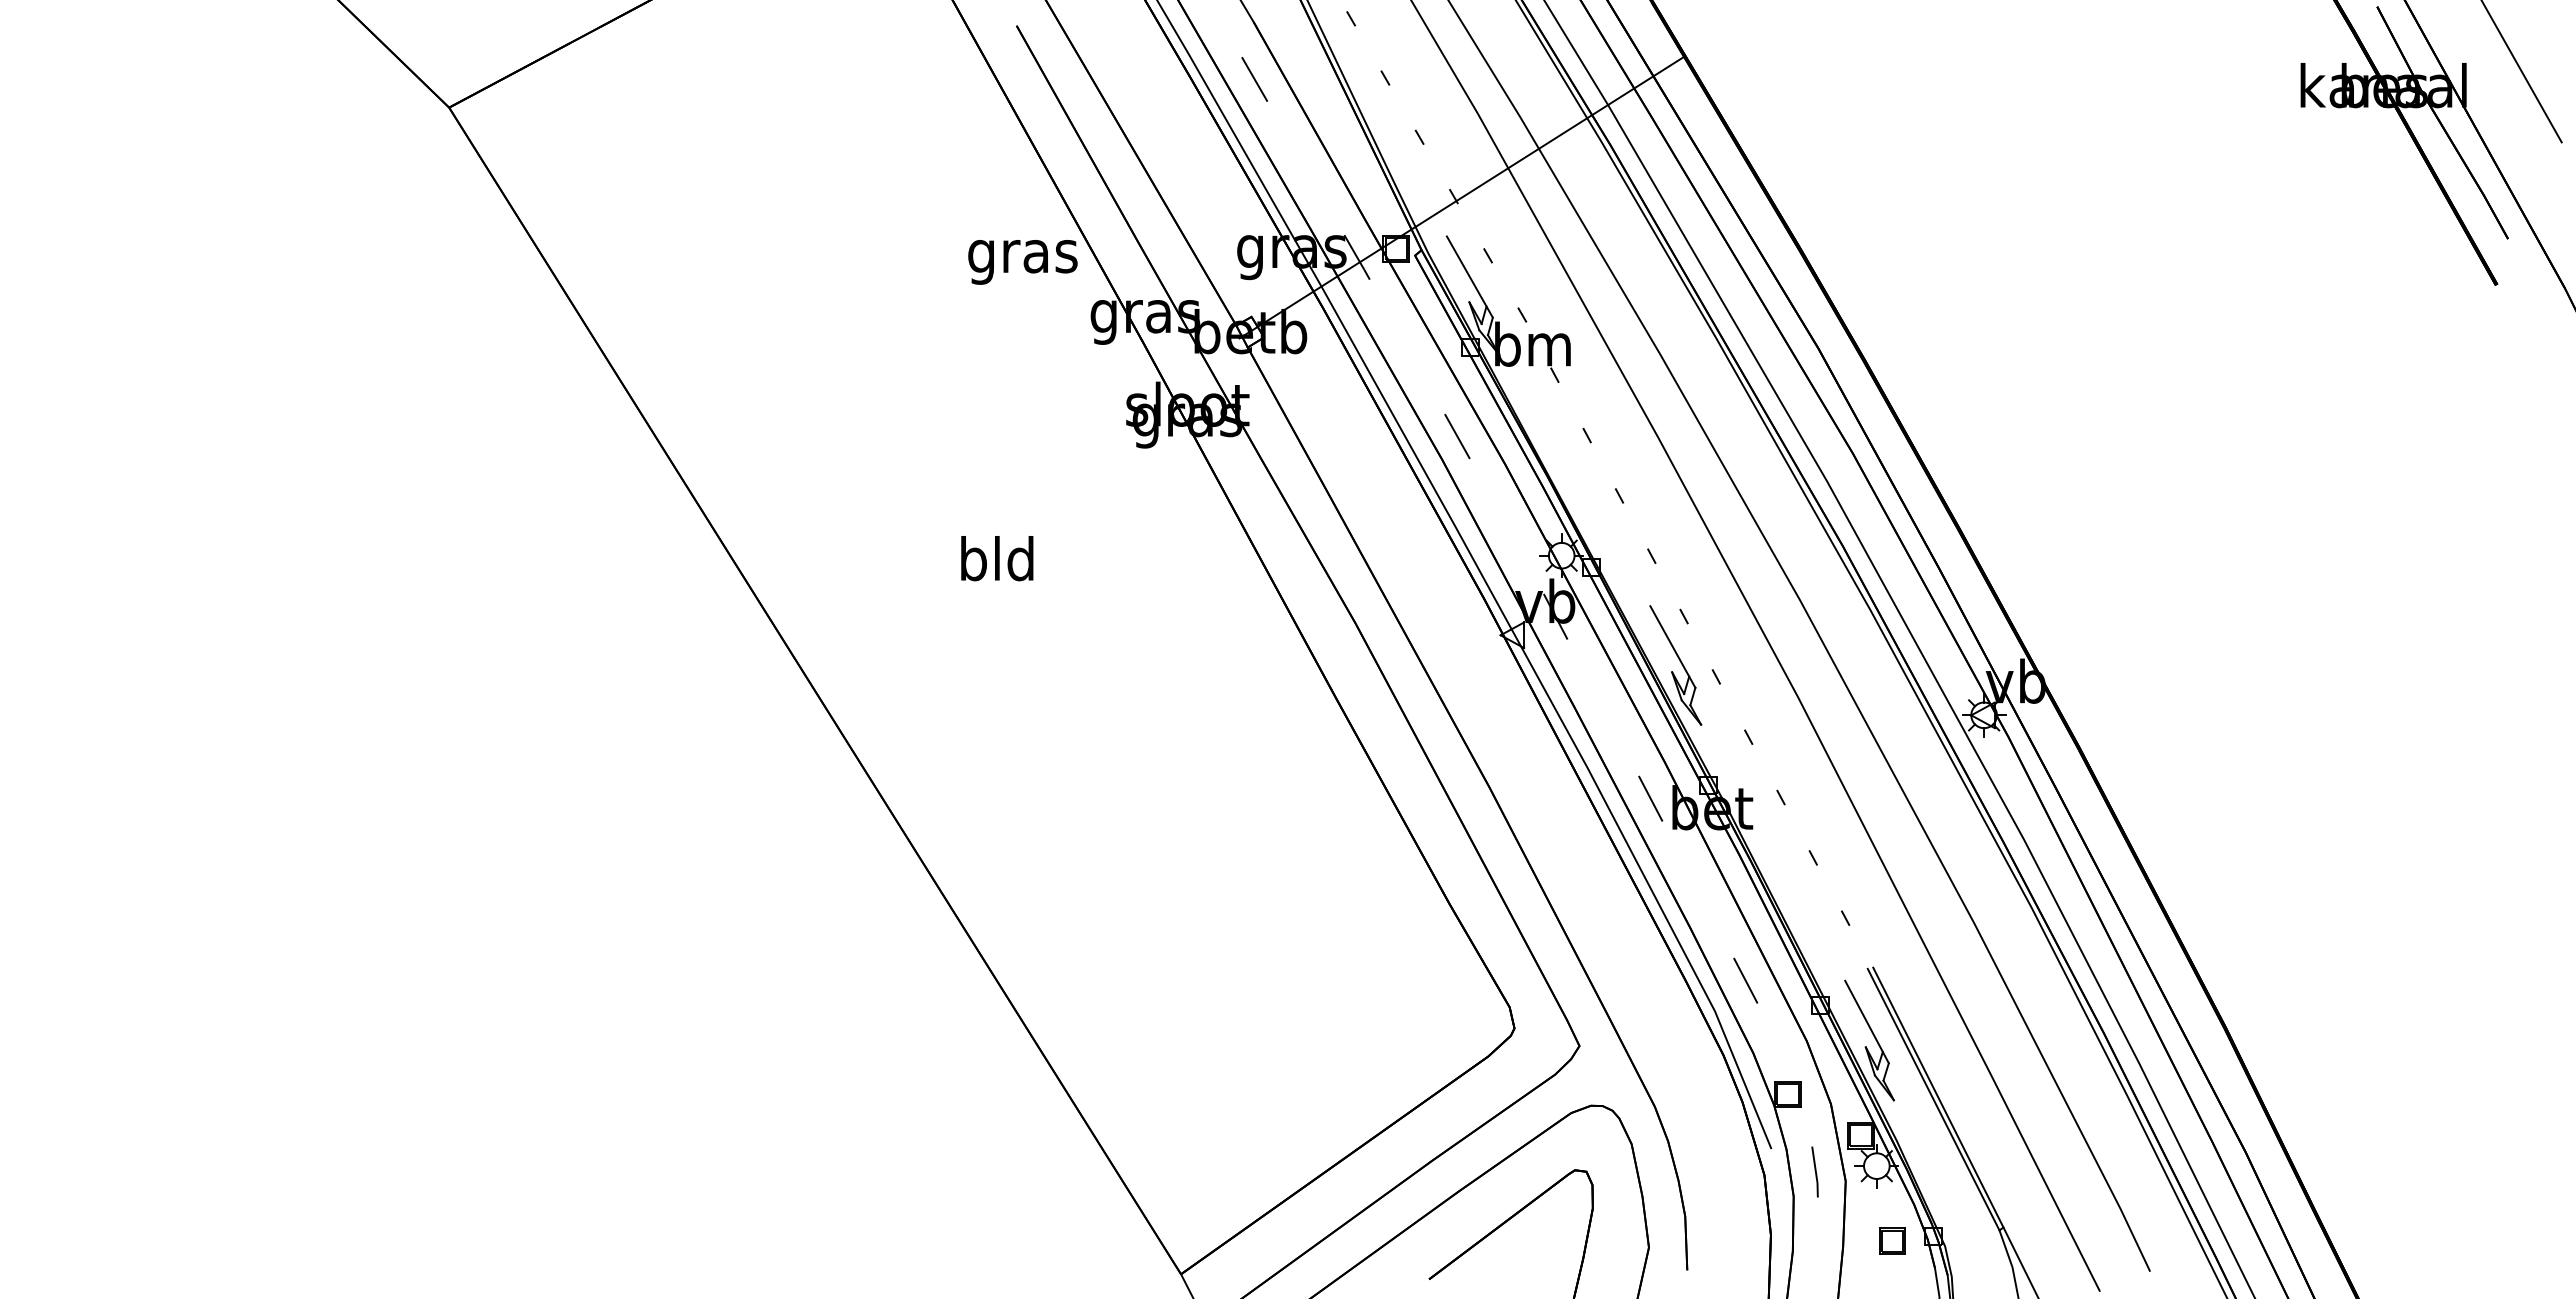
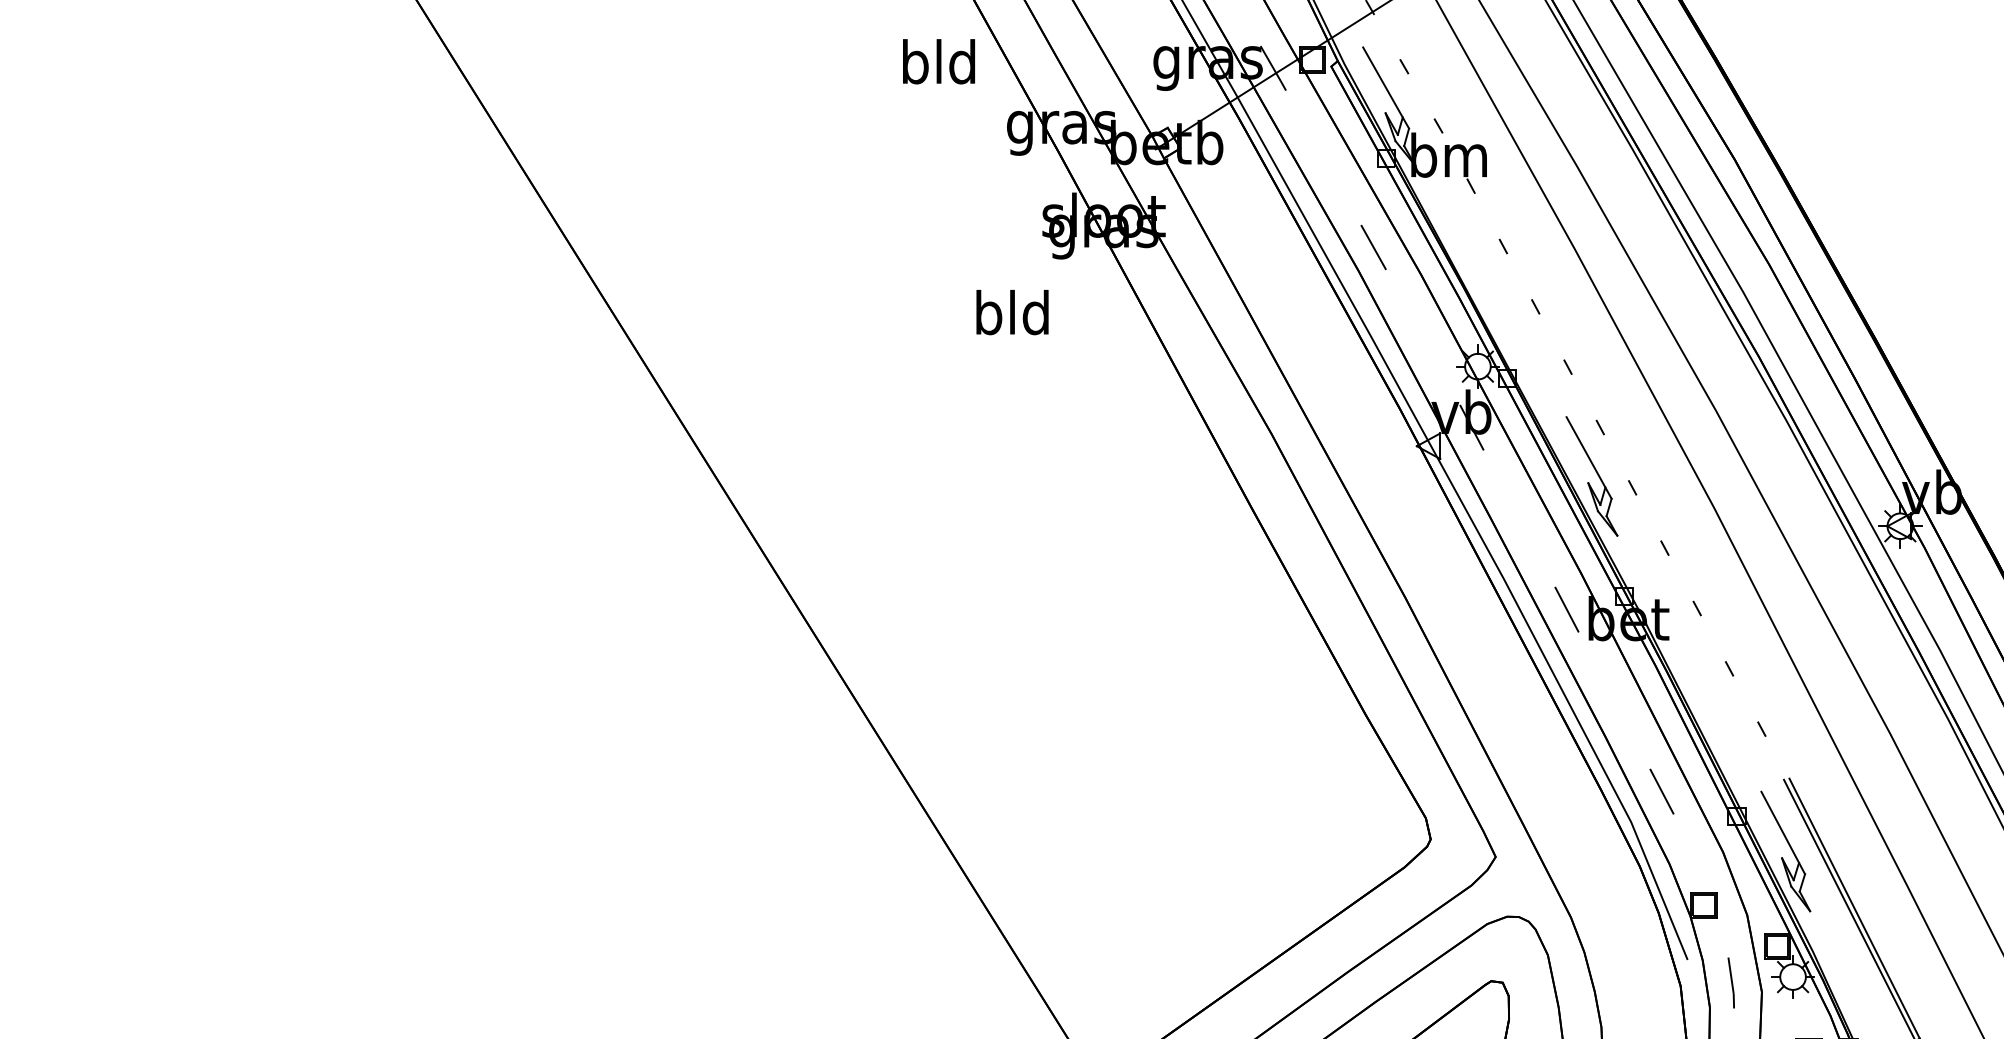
text: (1022, 256) -> (938, 67), gras -> bld
text: (997, 558) -> (1012, 312), moved

